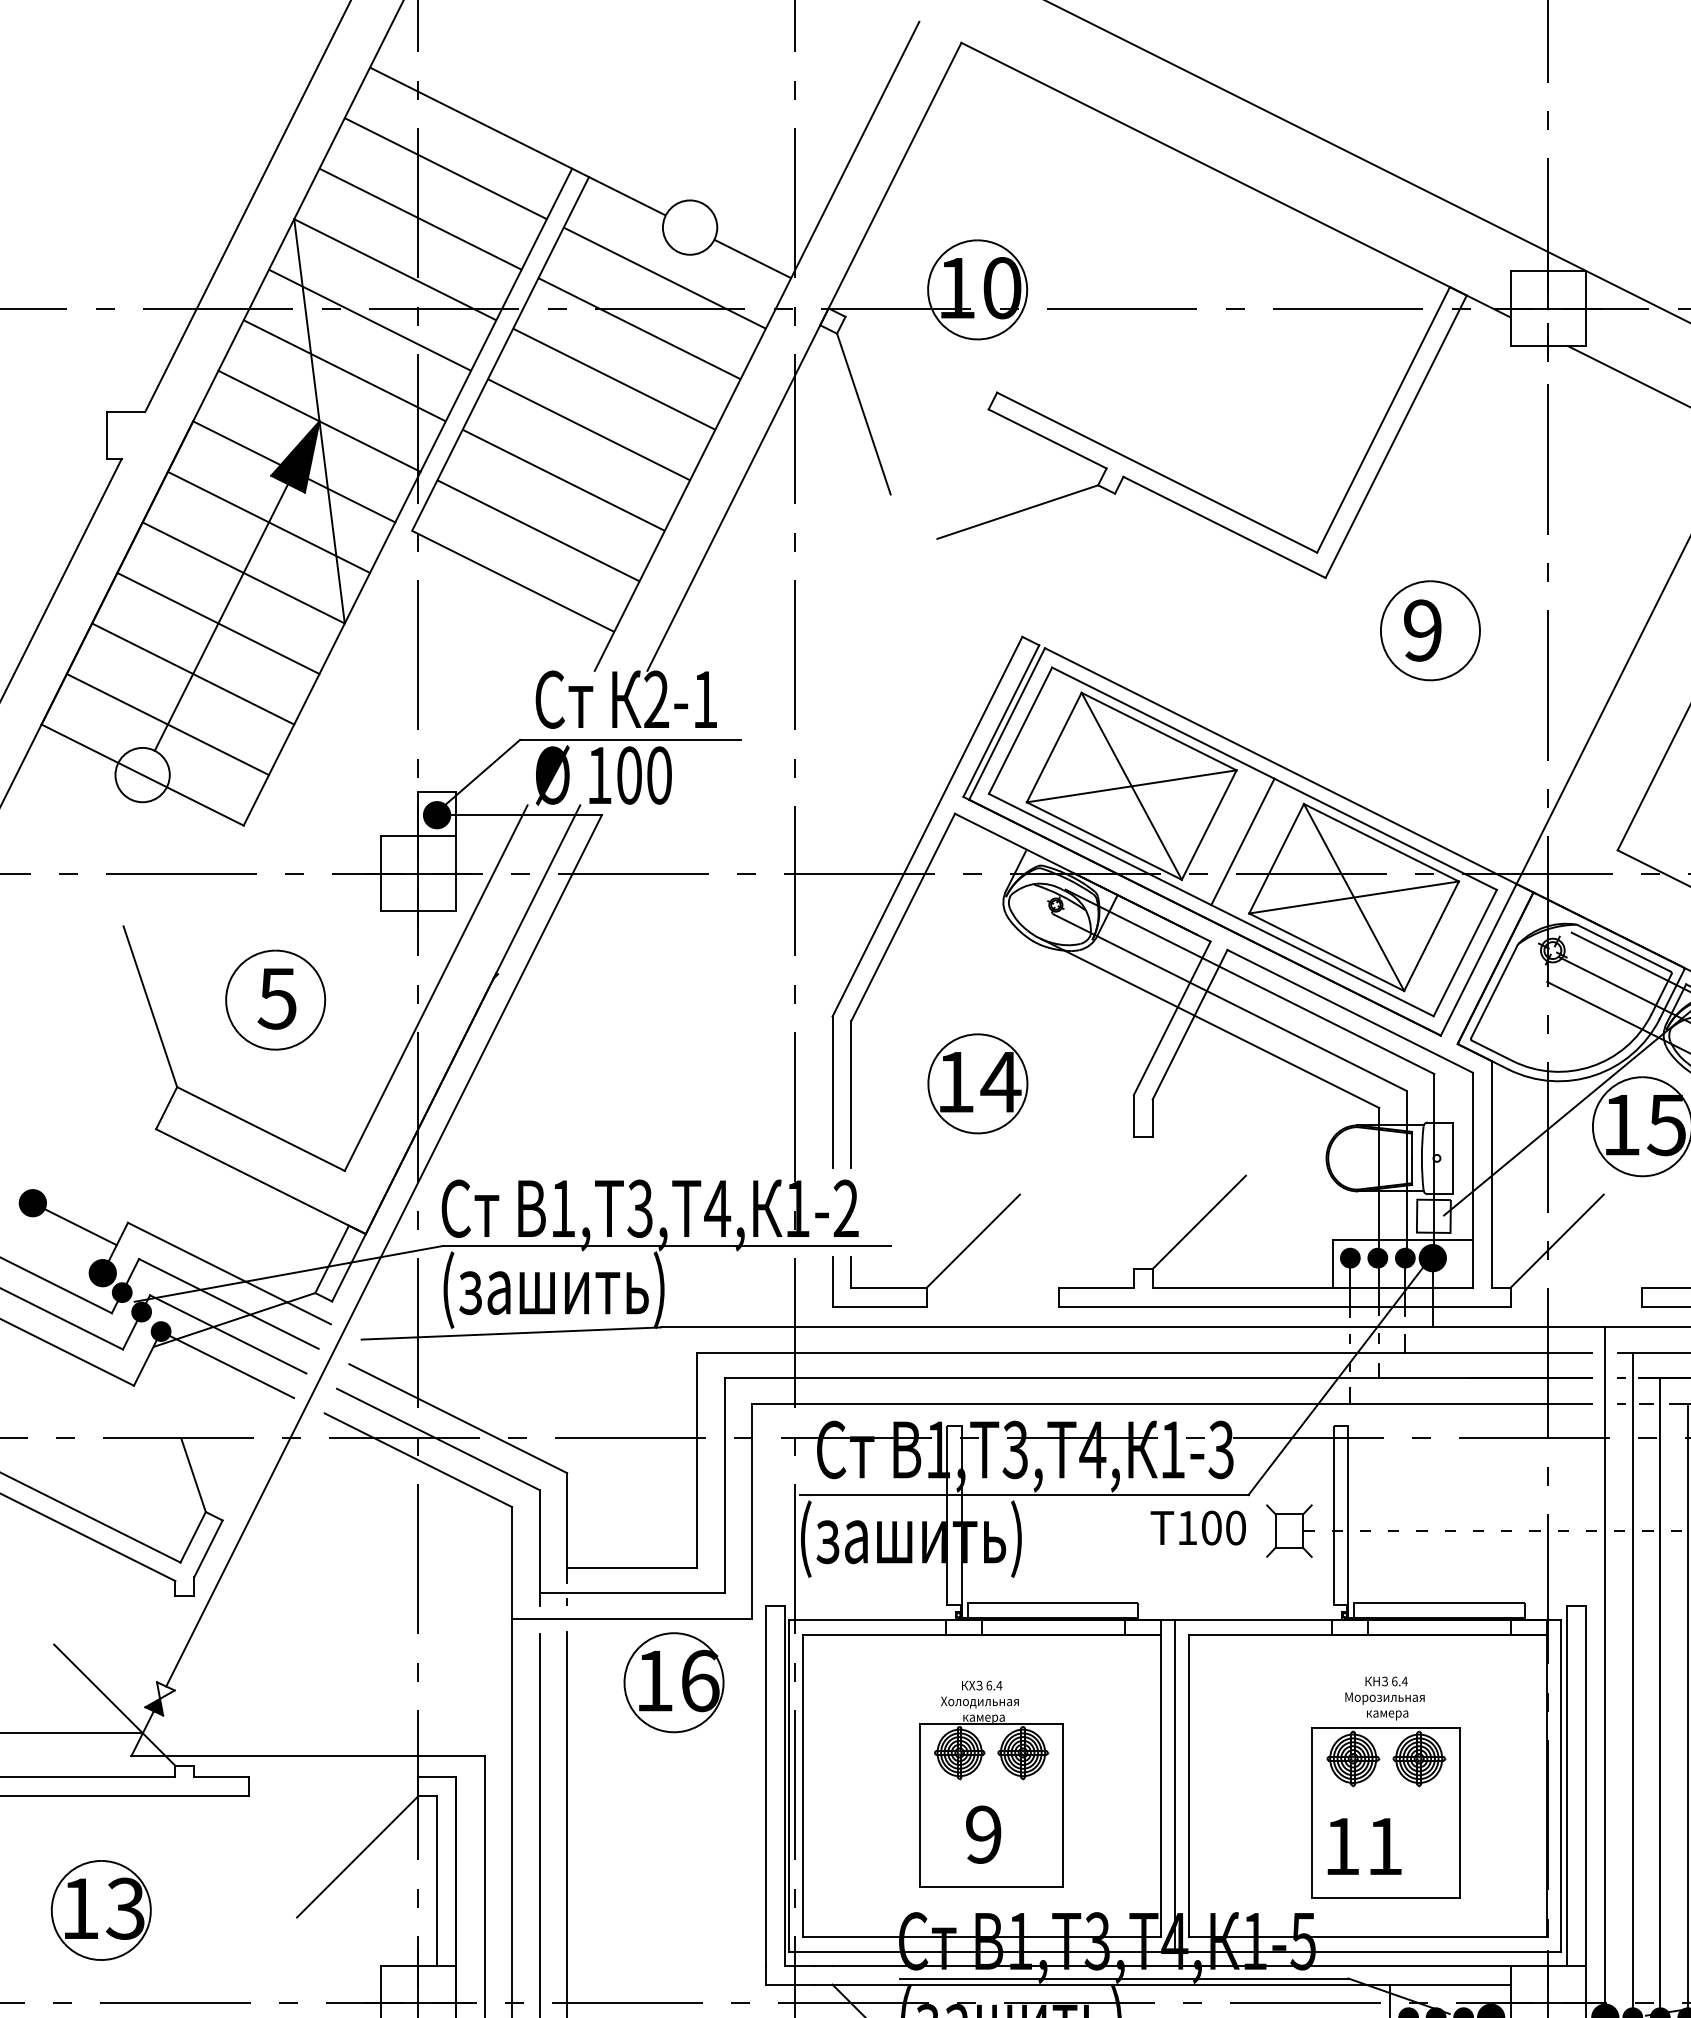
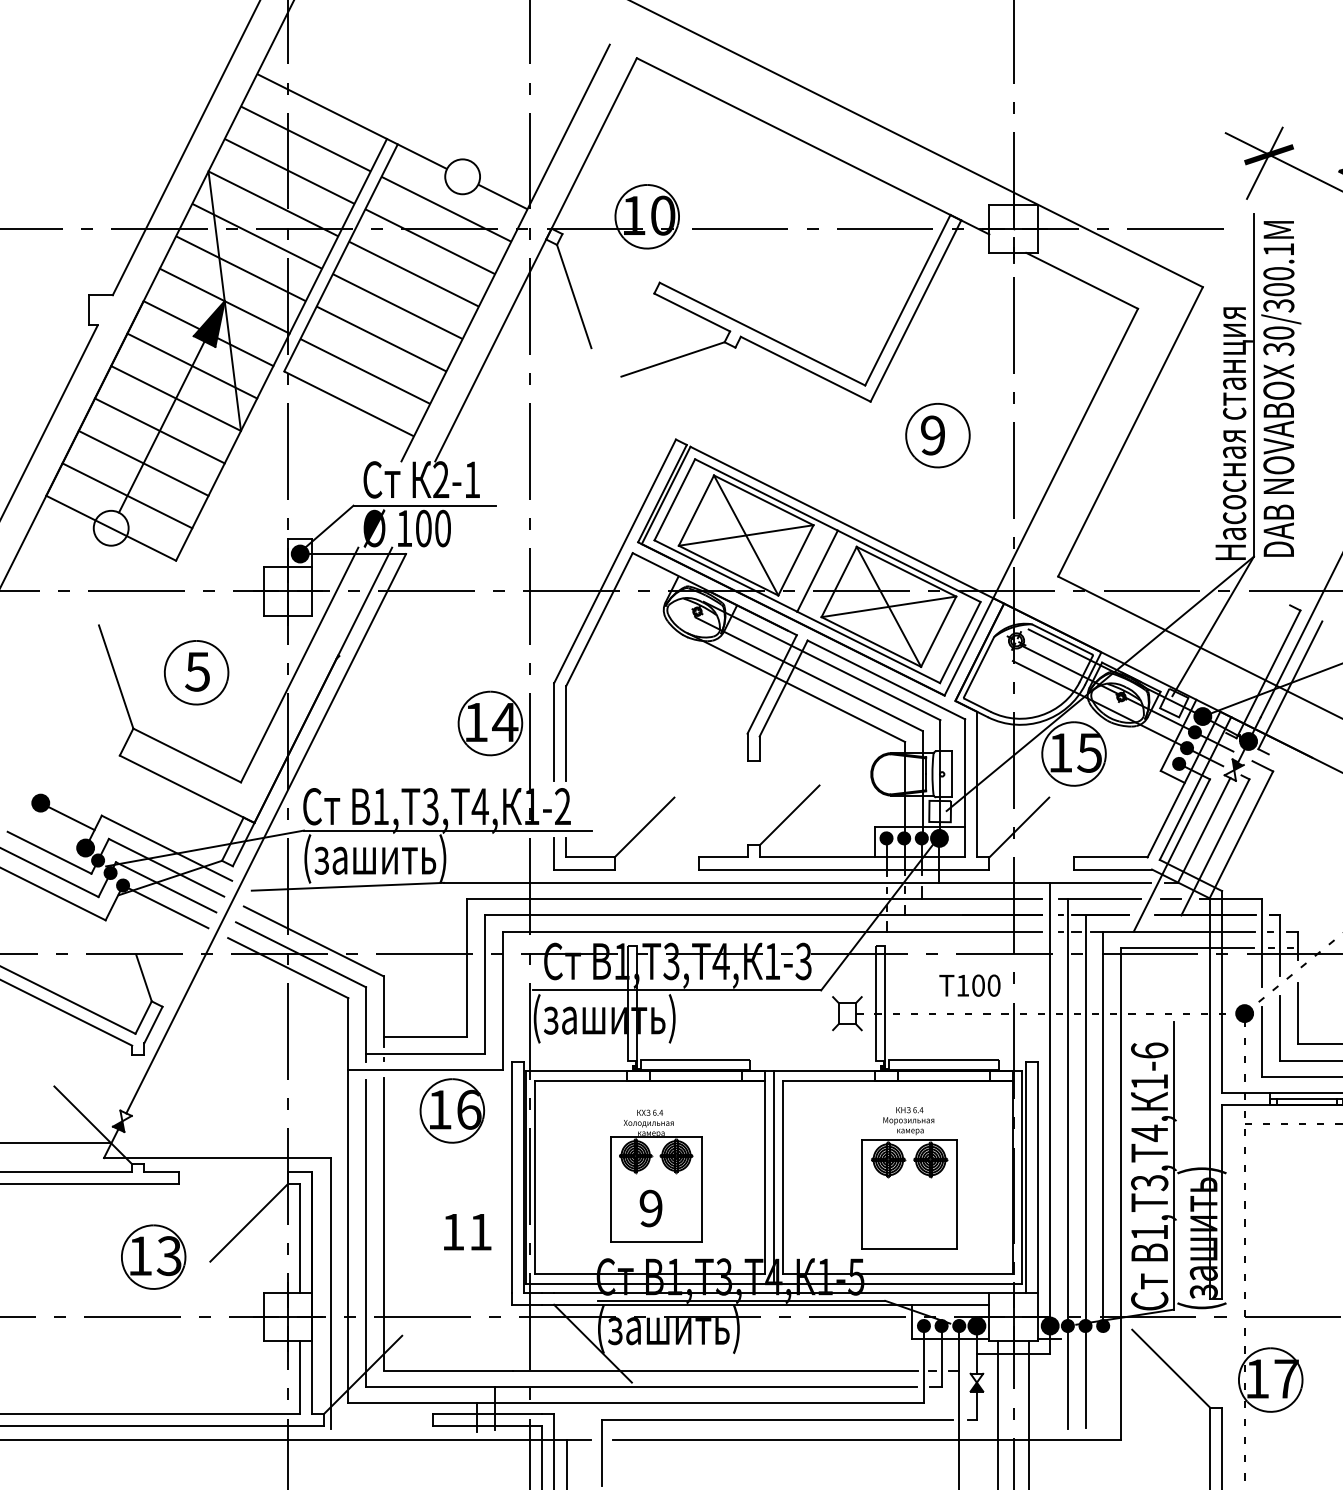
part: (978, 1083) -> (490, 723), moved
text: (1197, 1527) -> (969, 985), moved
text: (1364, 1847) -> (467, 1232), moved
part: (101, 1909) -> (153, 1256), moved

